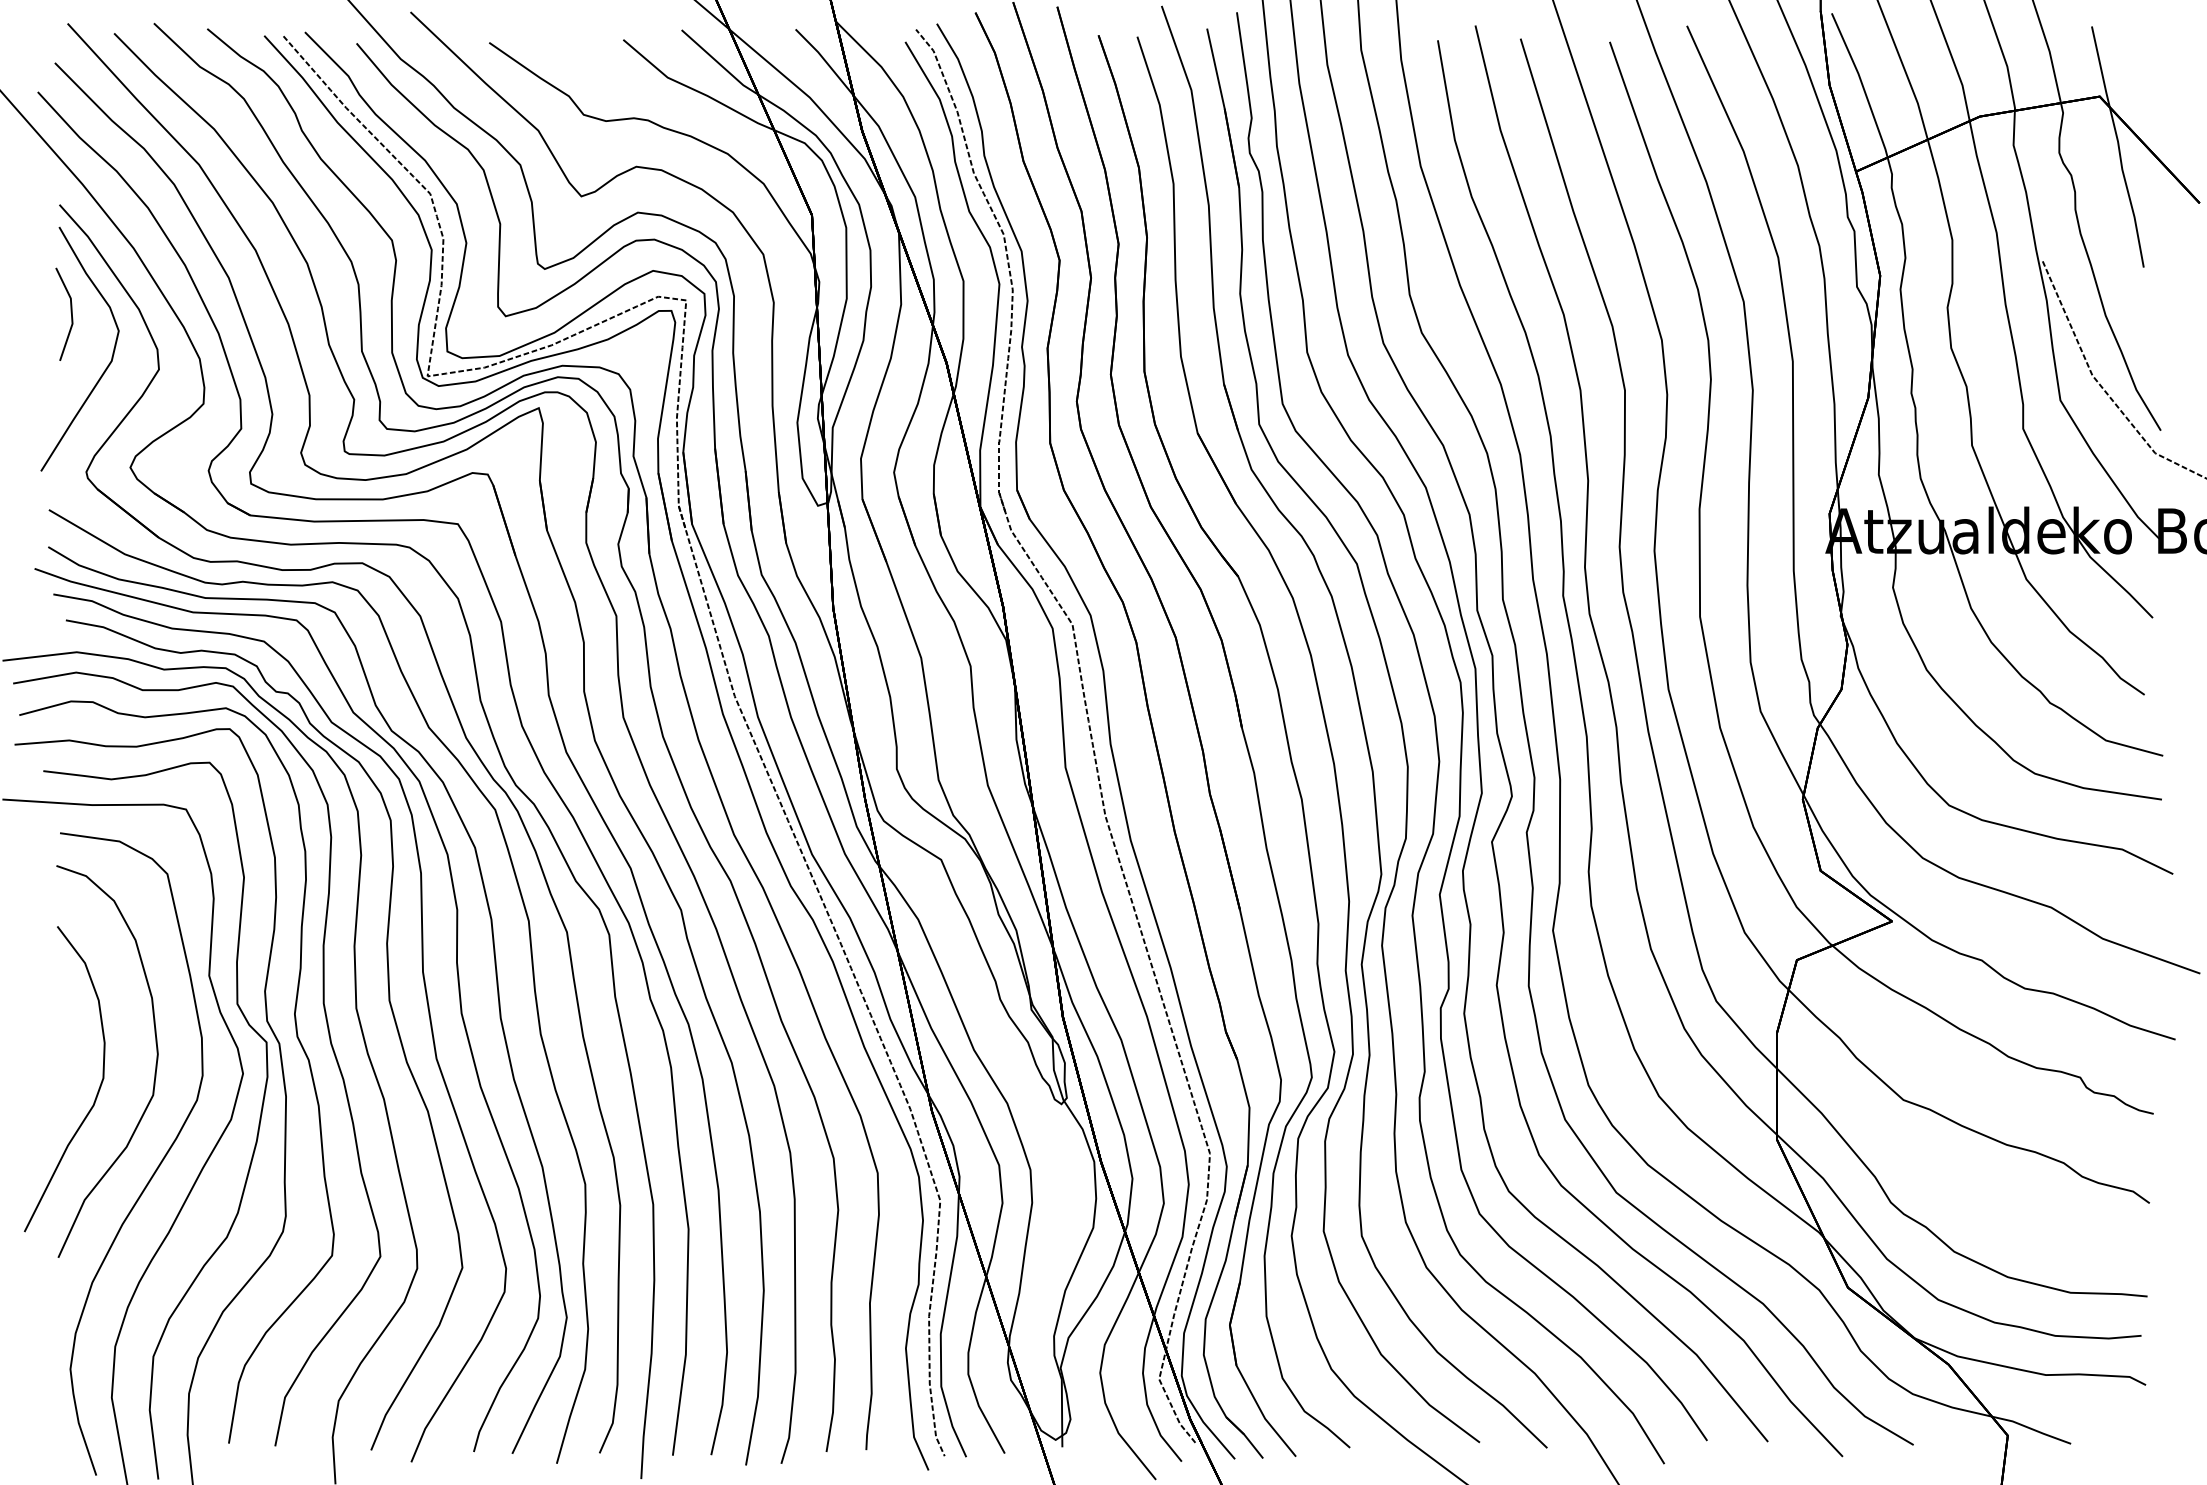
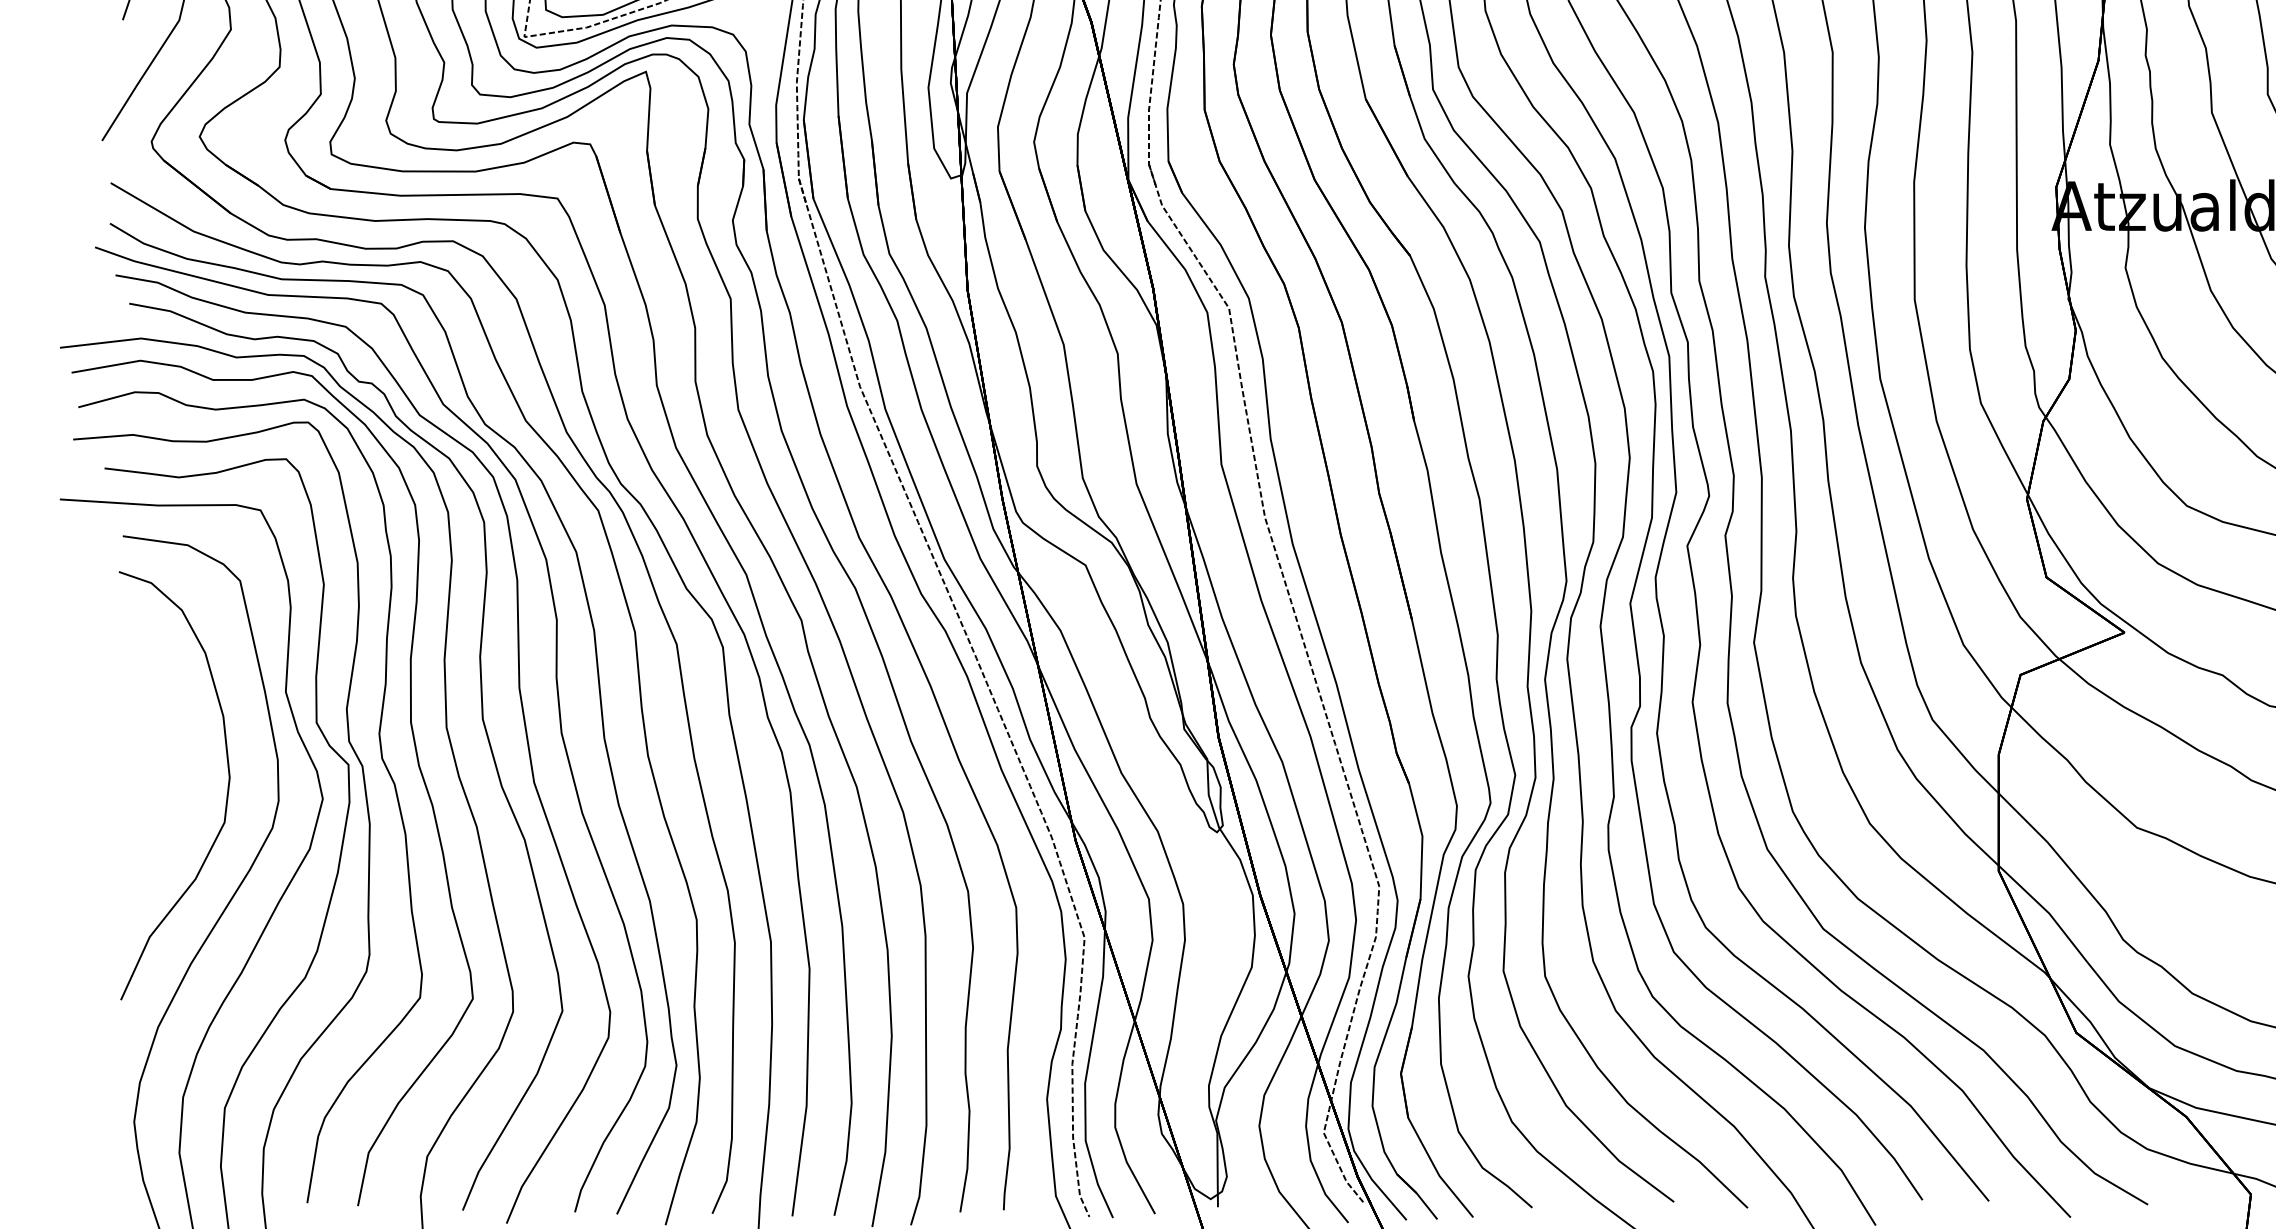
part: (97, 1091) -> (163, 818), removed

